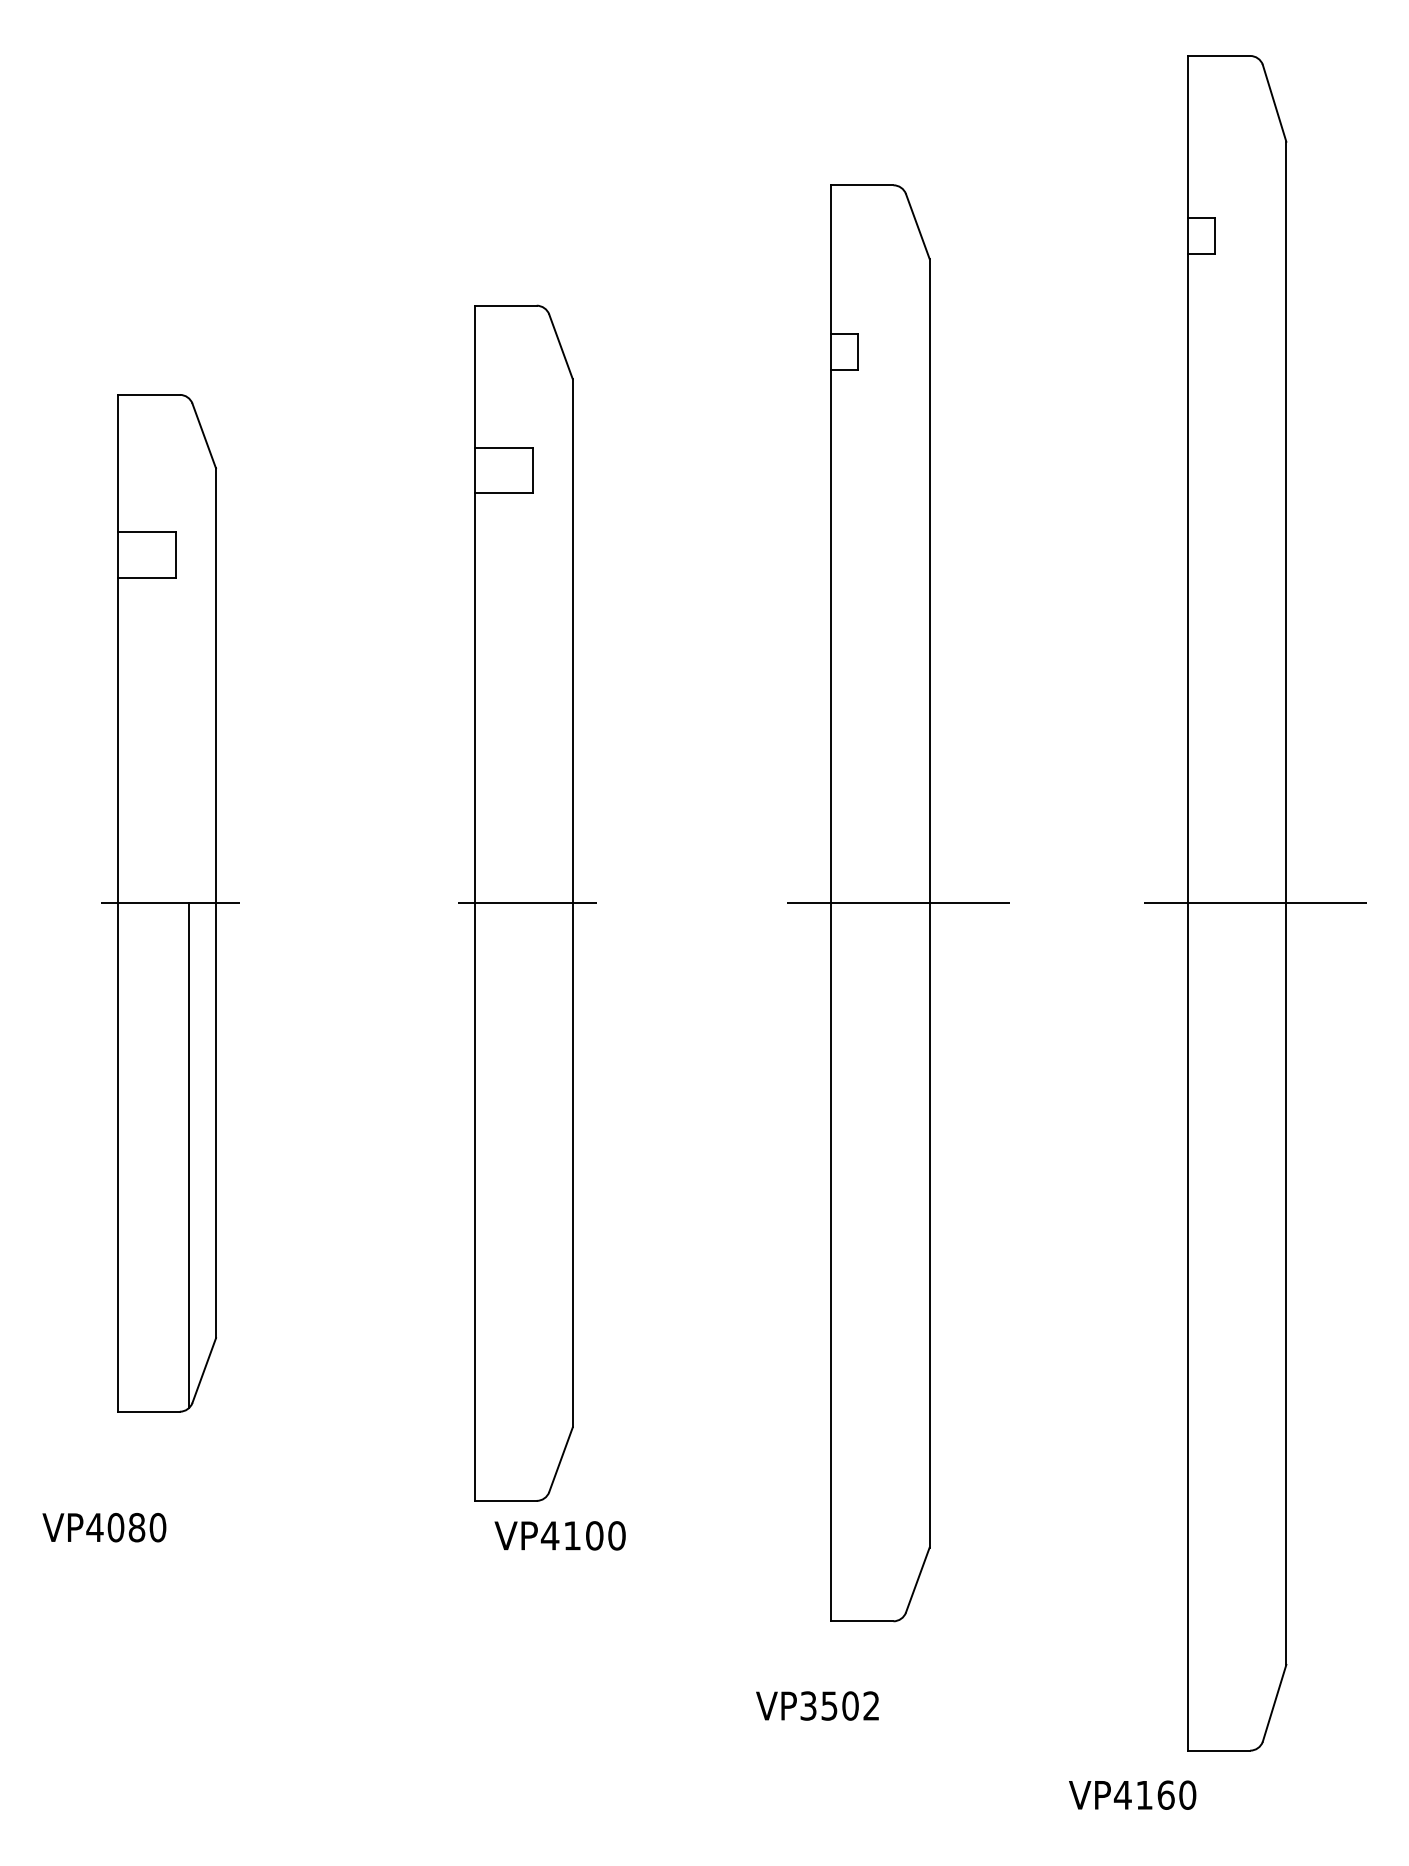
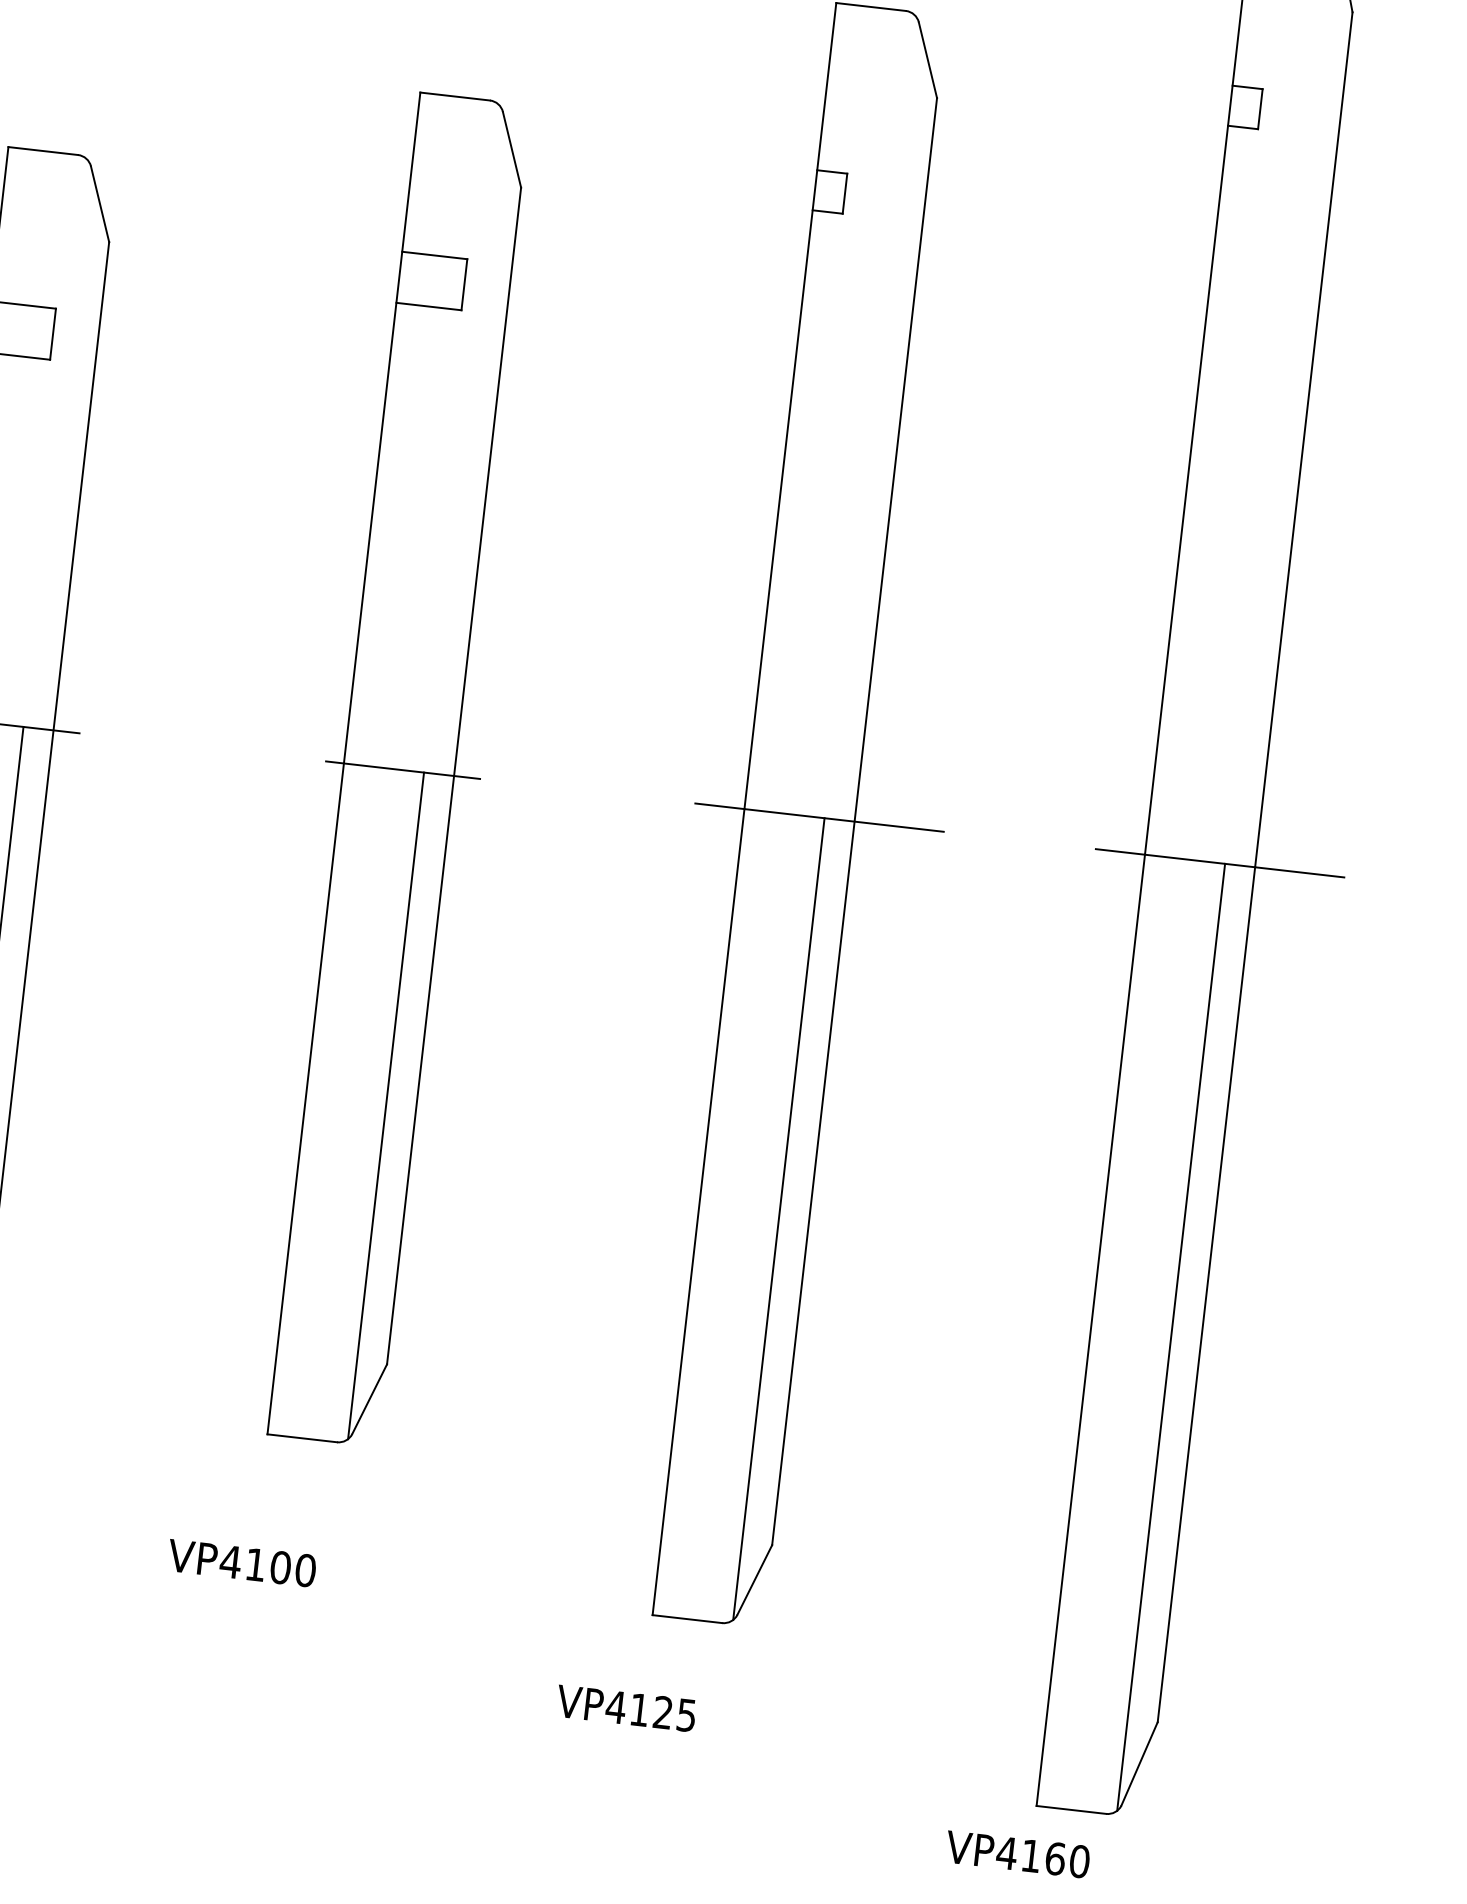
line: (546, 1200) -> (386, 1106), added
line: (902, 1260) -> (778, 1219), added
line: (1259, 1324) -> (1171, 1336), added
text: (559, 1535) -> (241, 1562), moved
text: (839, 1705) -> (650, 1710), VP3502 -> VP4125
text: (1132, 1794) -> (1017, 1853), moved

